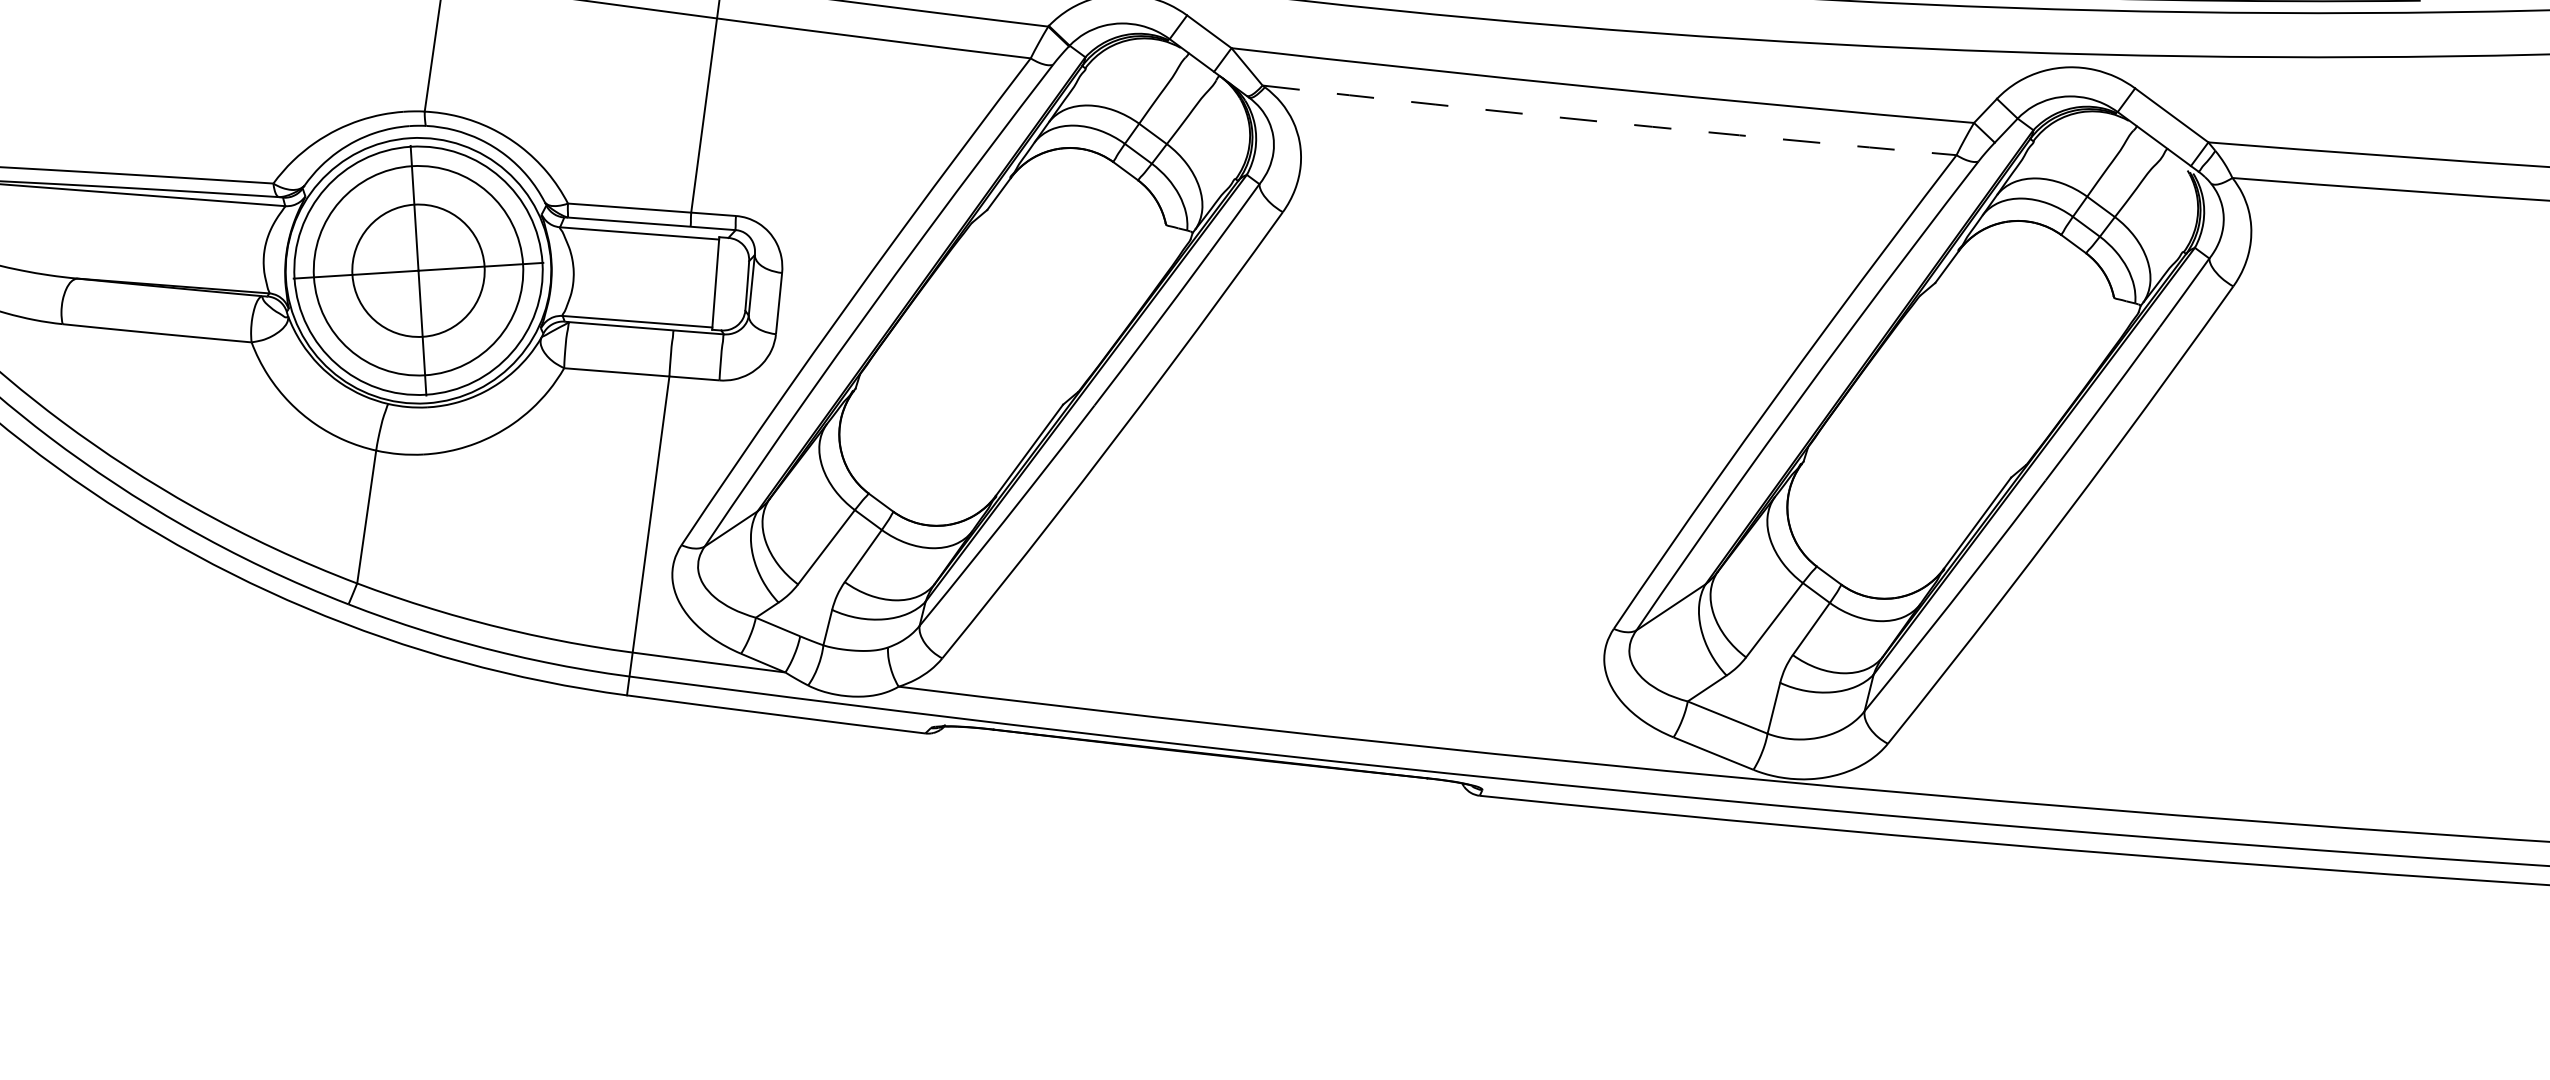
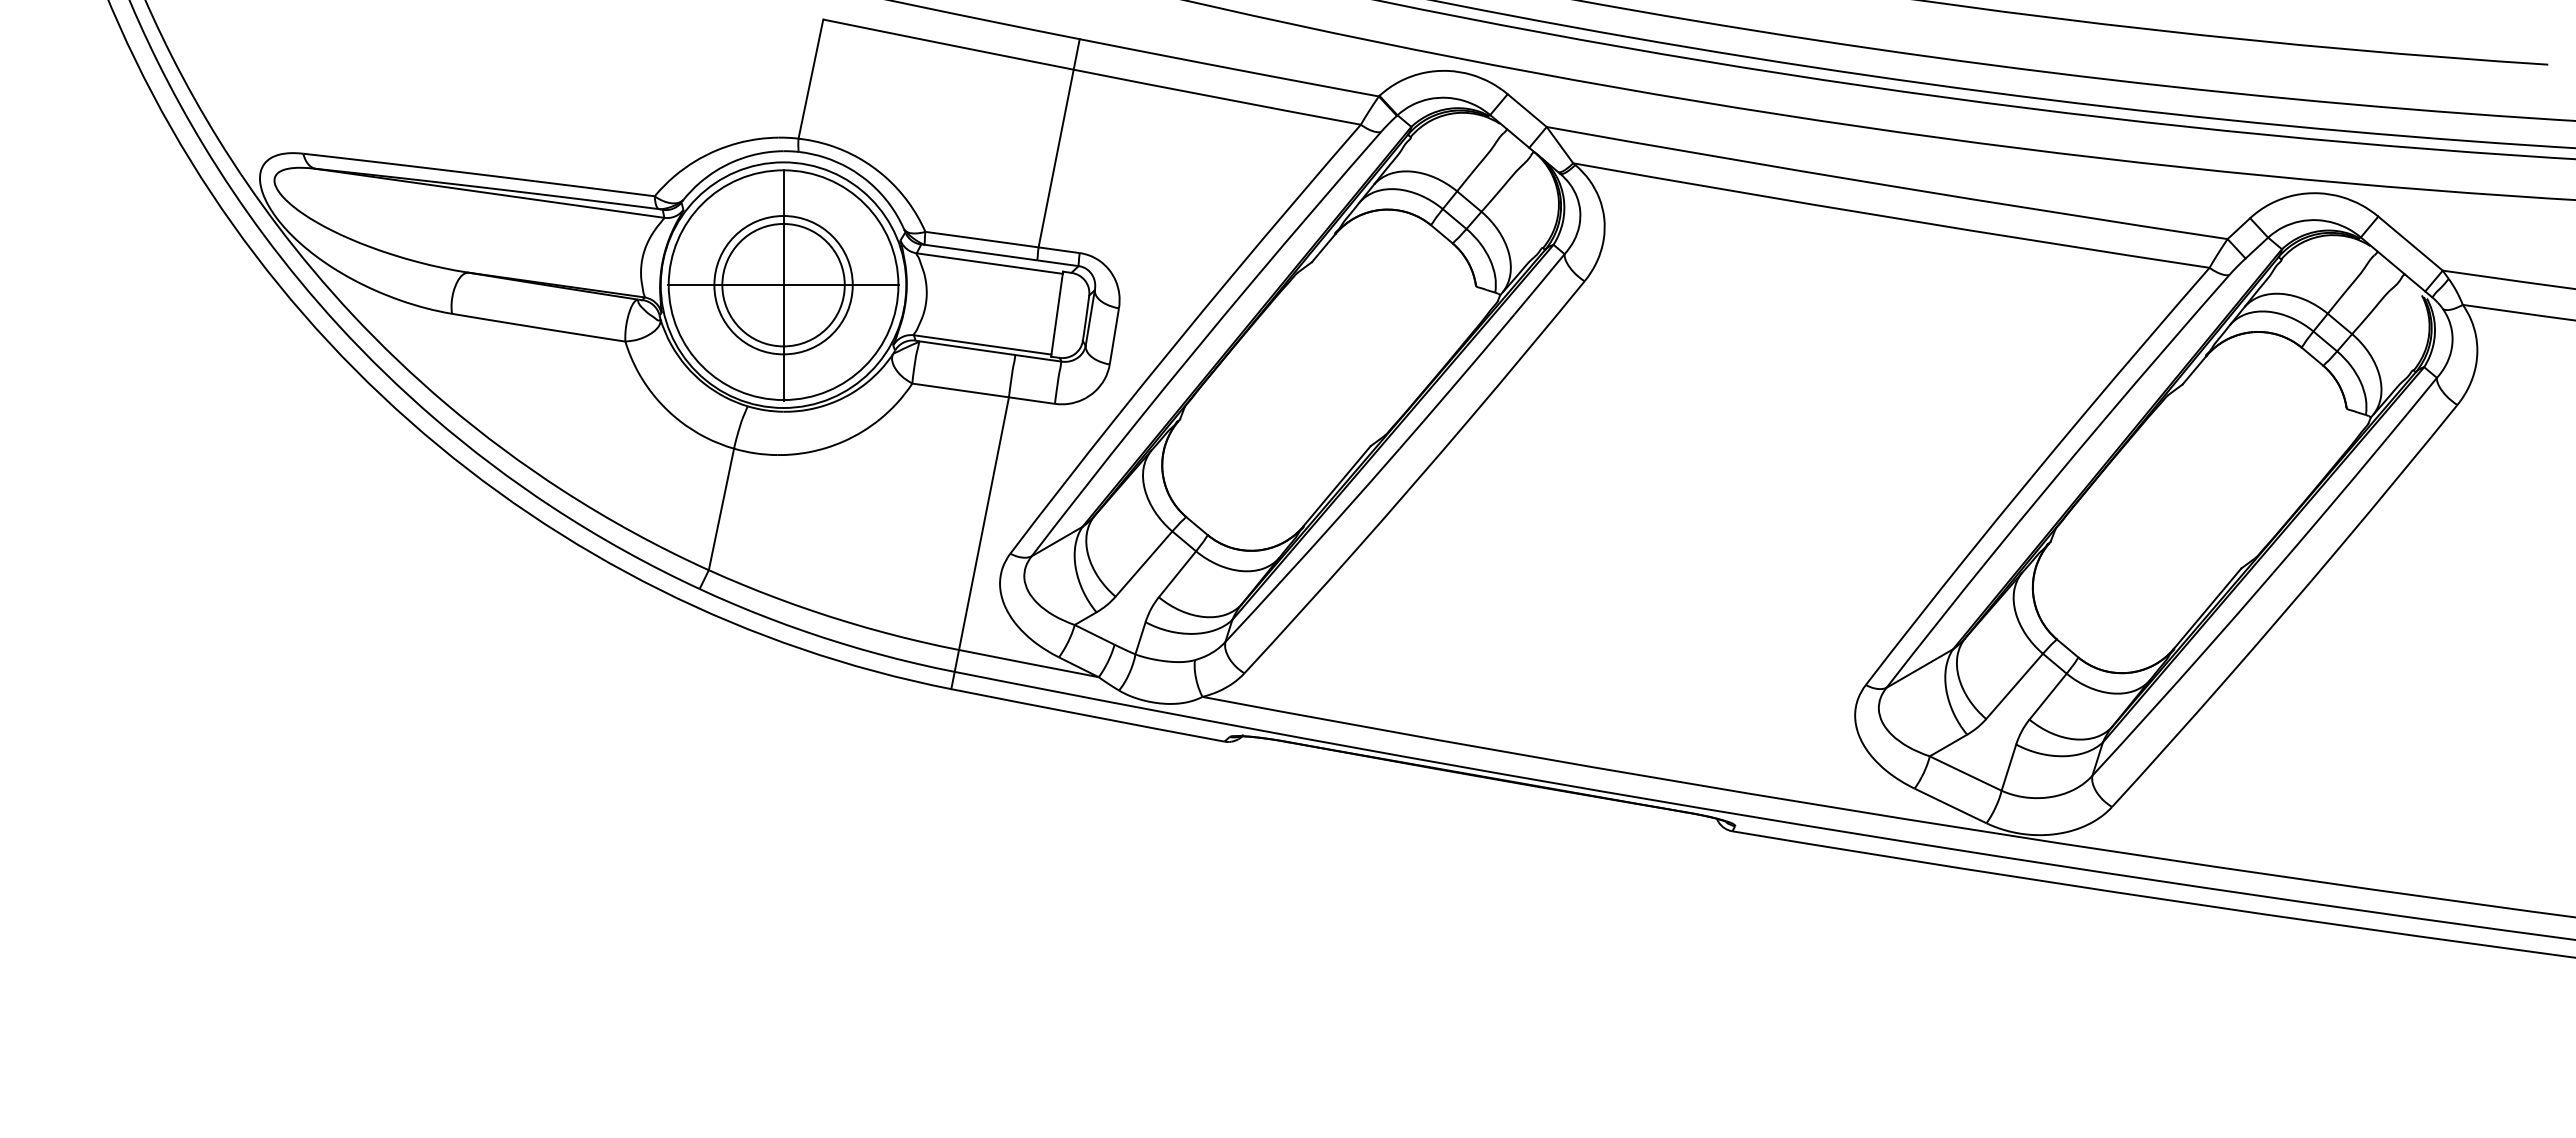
arc: (1609, 122) -> (1891, 217), dashed -> solid
circle: (418, 271) -> (783, 285), size x0.71

